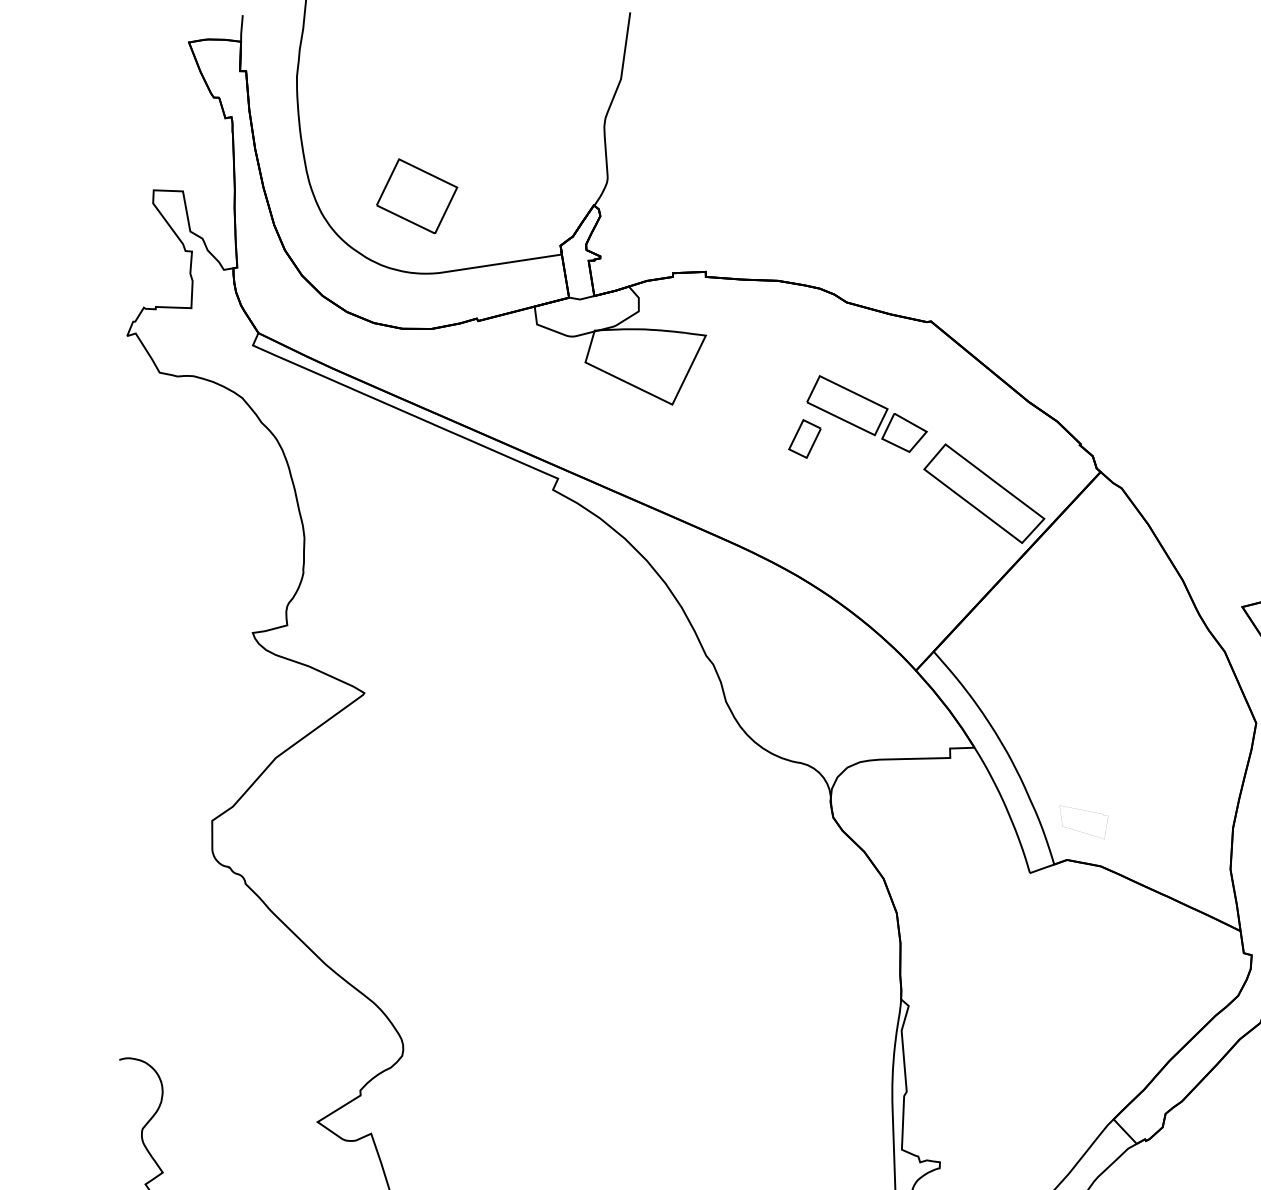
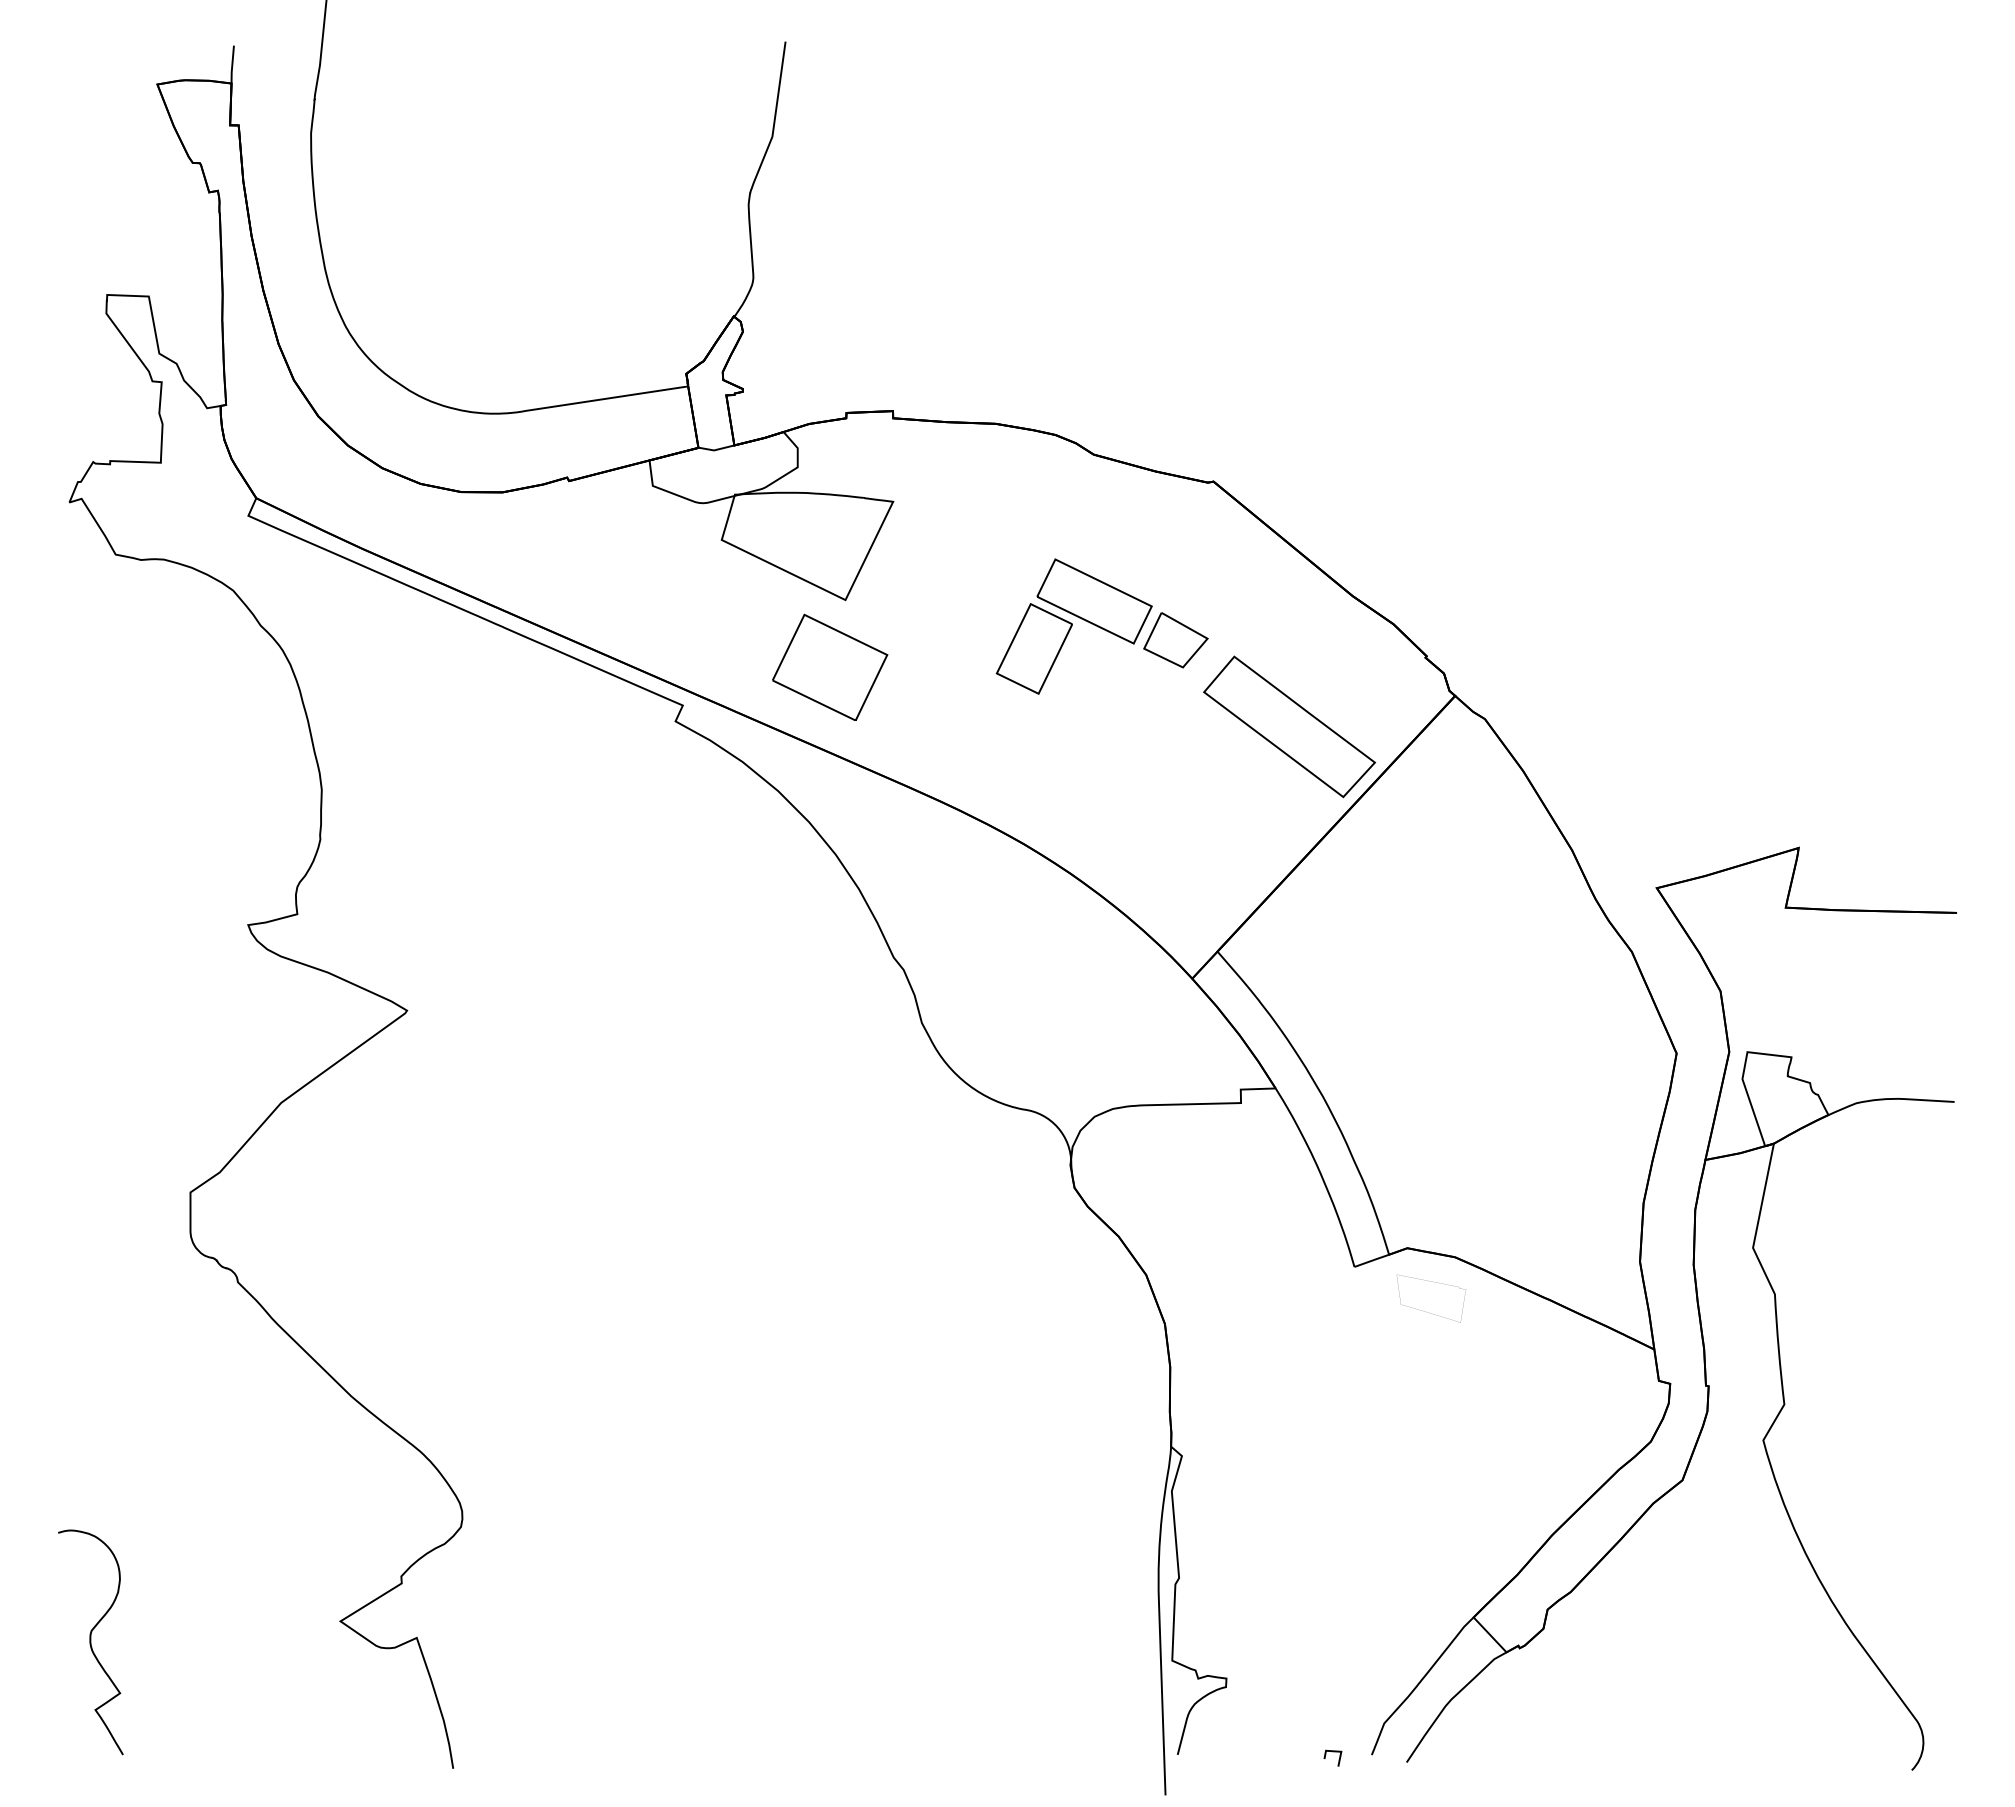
part: (417, 195) -> (830, 666), moved
part: (804, 438) -> (1033, 648), size x1.67
part: (1079, 831) -> (1425, 1311), moved

